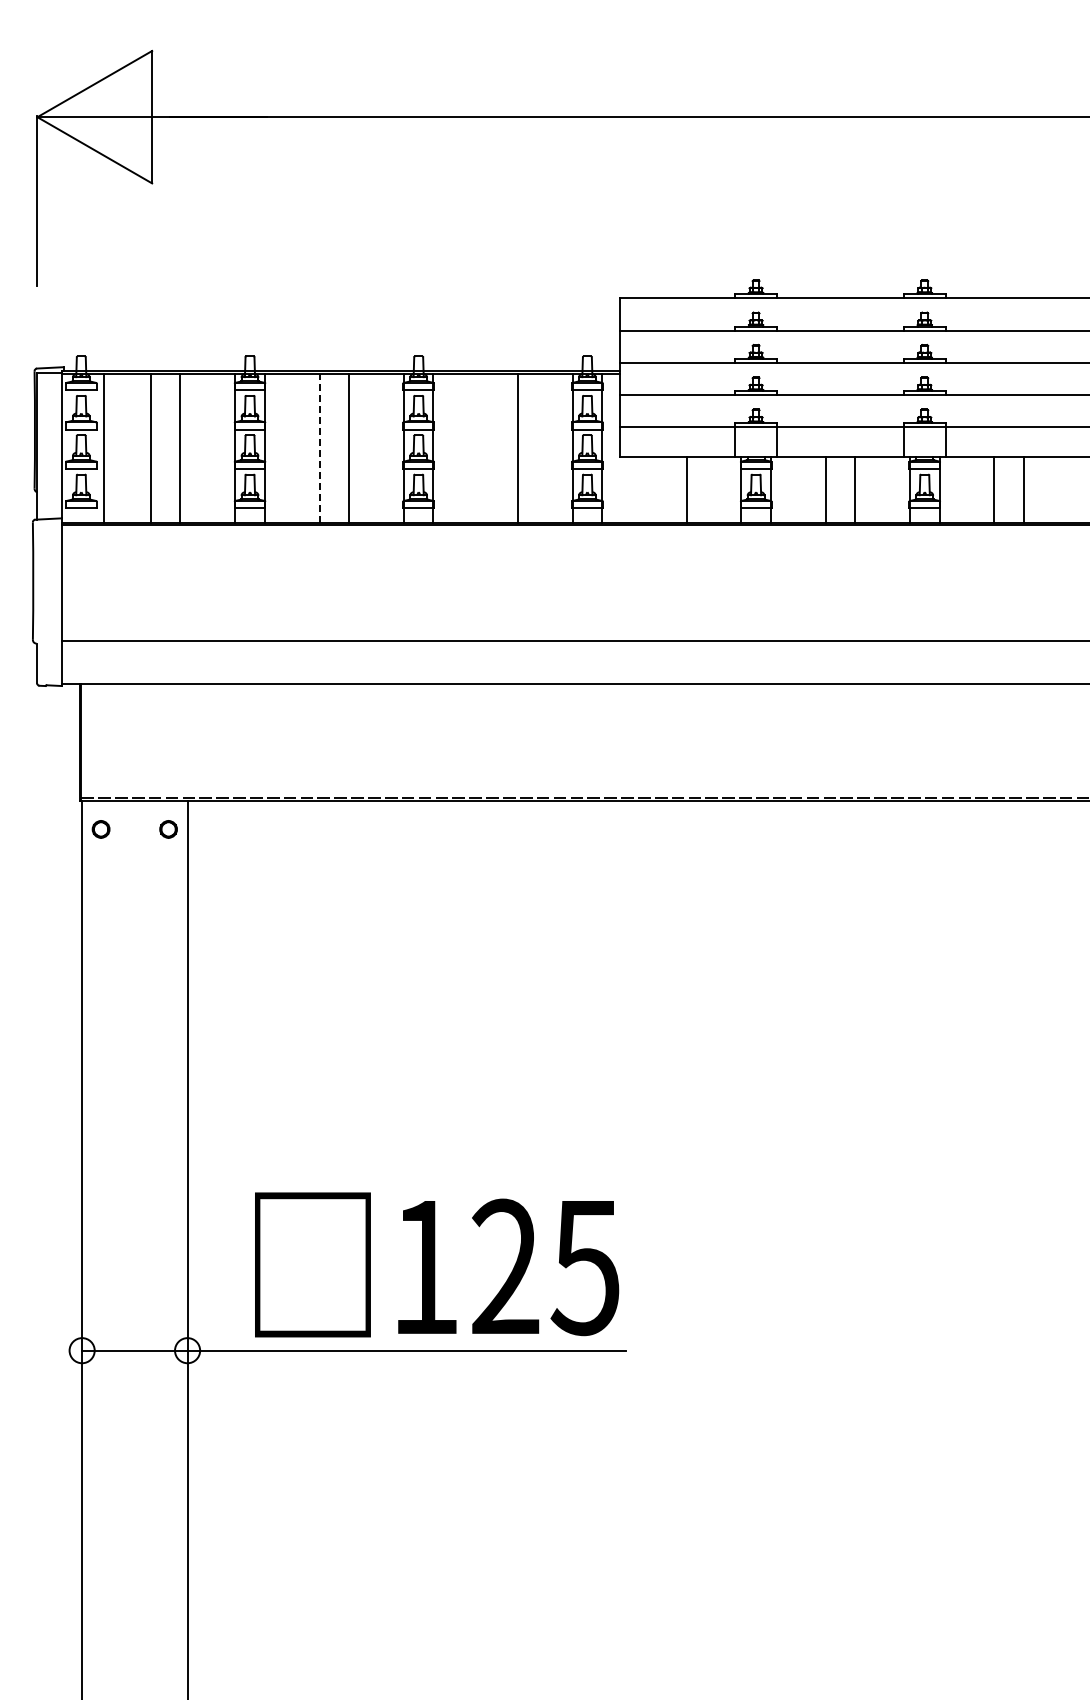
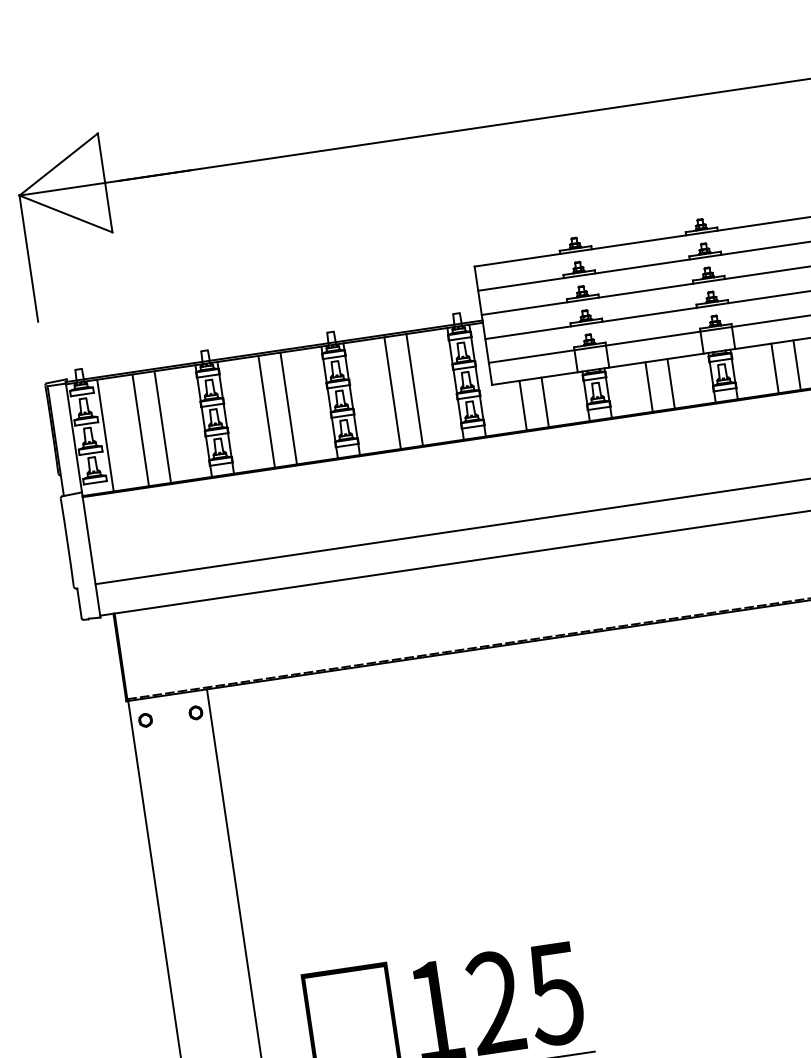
line: (319, 448) -> (266, 411), dashed -> solid
line: (488, 448) -> (392, 393), added
line: (656, 489) -> (522, 405), added

